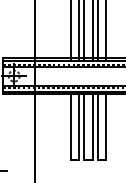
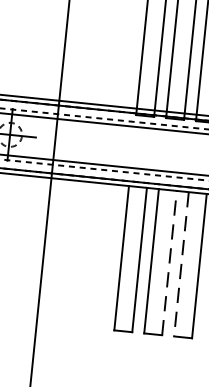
line: (92, 126) -> (169, 261), solid -> dashed
line: (98, 127) -> (181, 265), solid -> dashed

